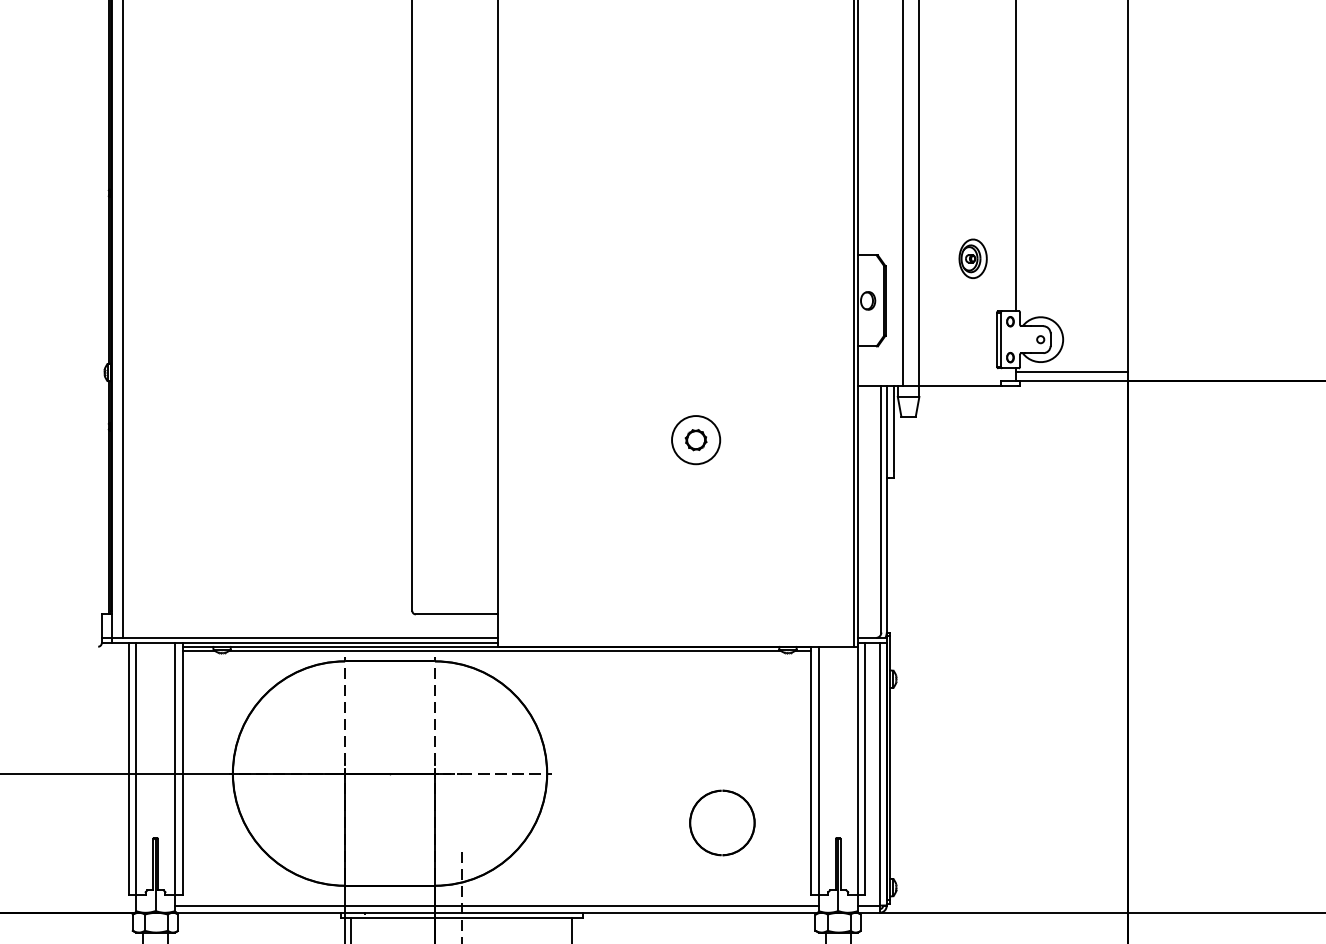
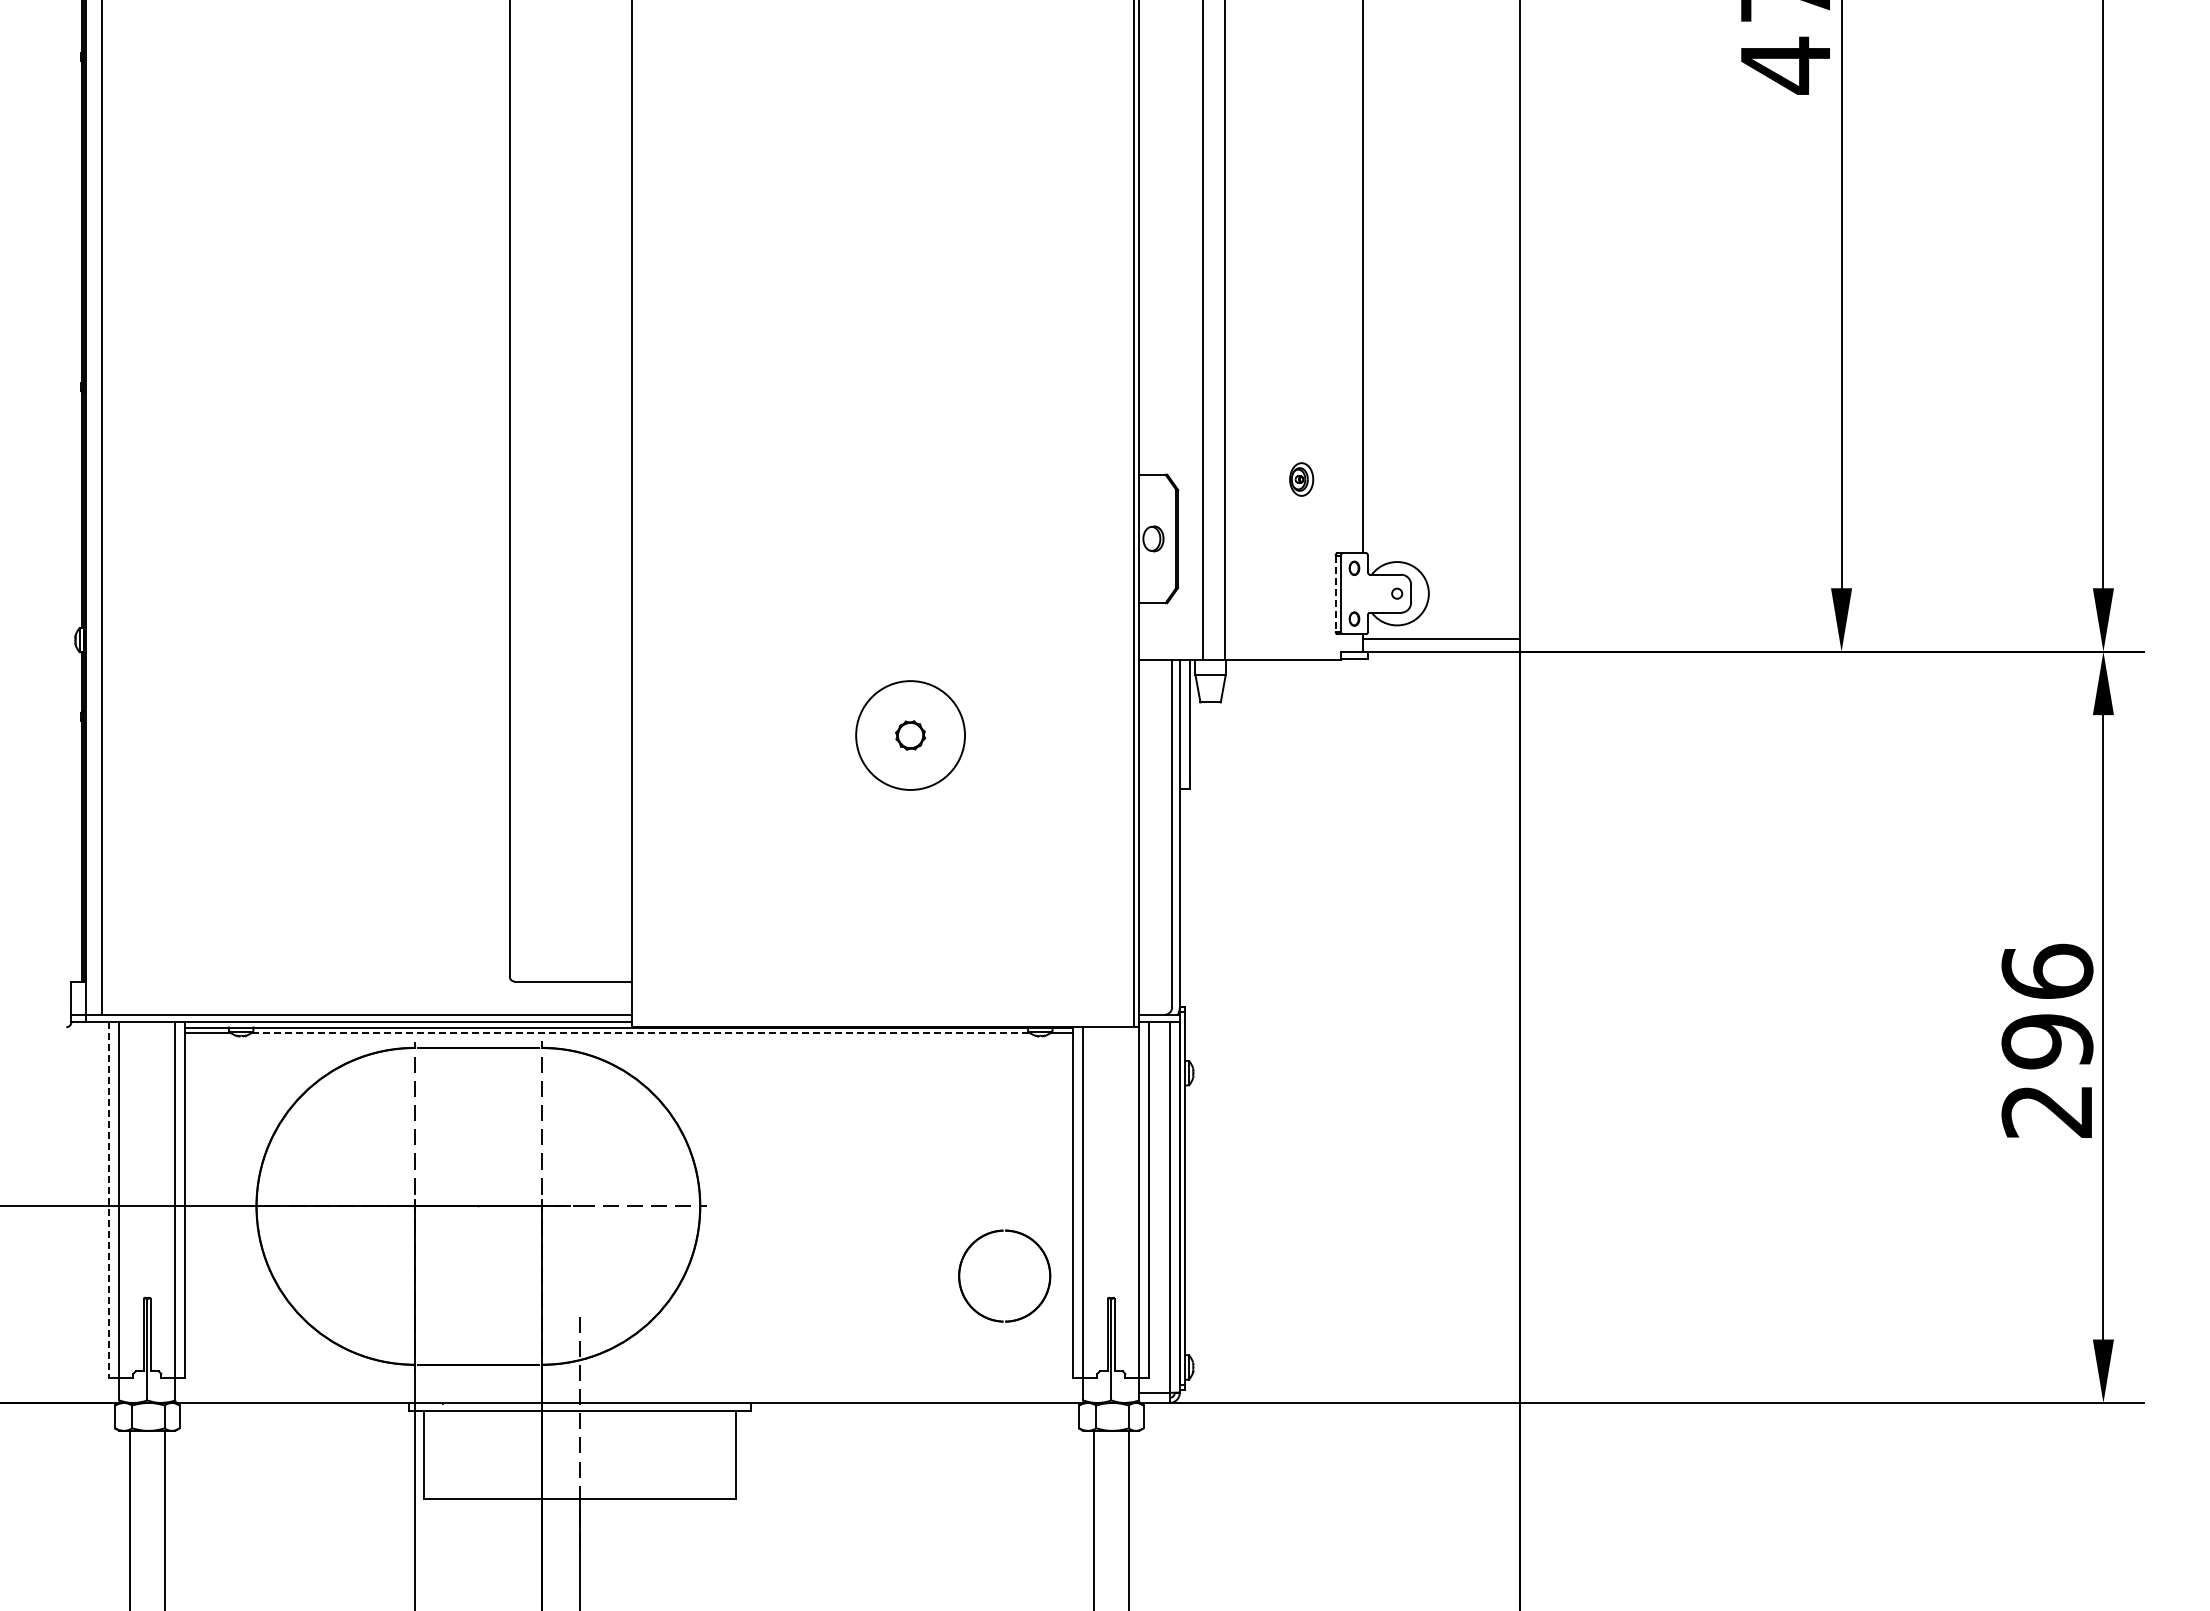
part: (972, 258) -> (1301, 479), size x0.6
line: (997, 340) -> (1335, 594), solid -> dashed
circle: (696, 440) -> (910, 735), size x1.6
line: (504, 650) -> (640, 1032), solid -> dashed
line: (128, 769) -> (109, 1200), solid -> dashed
part: (718, 792) -> (998, 1232), moved
line: (497, 905) -> (629, 1392), removed

